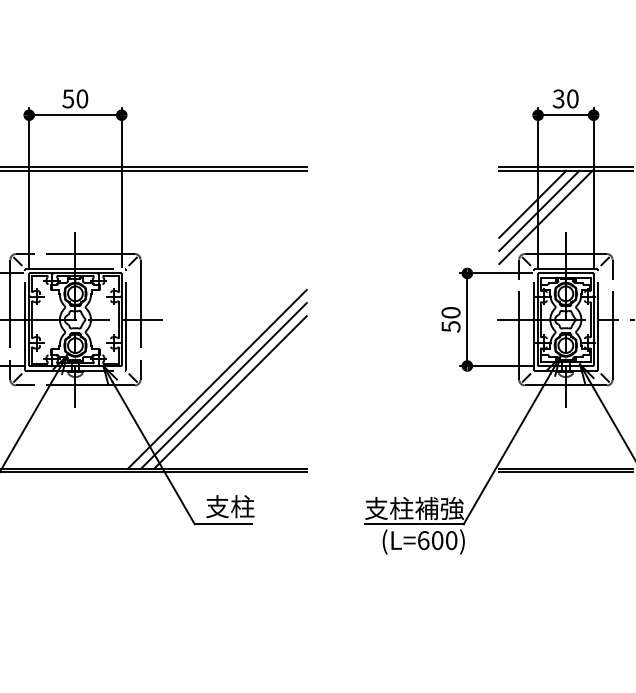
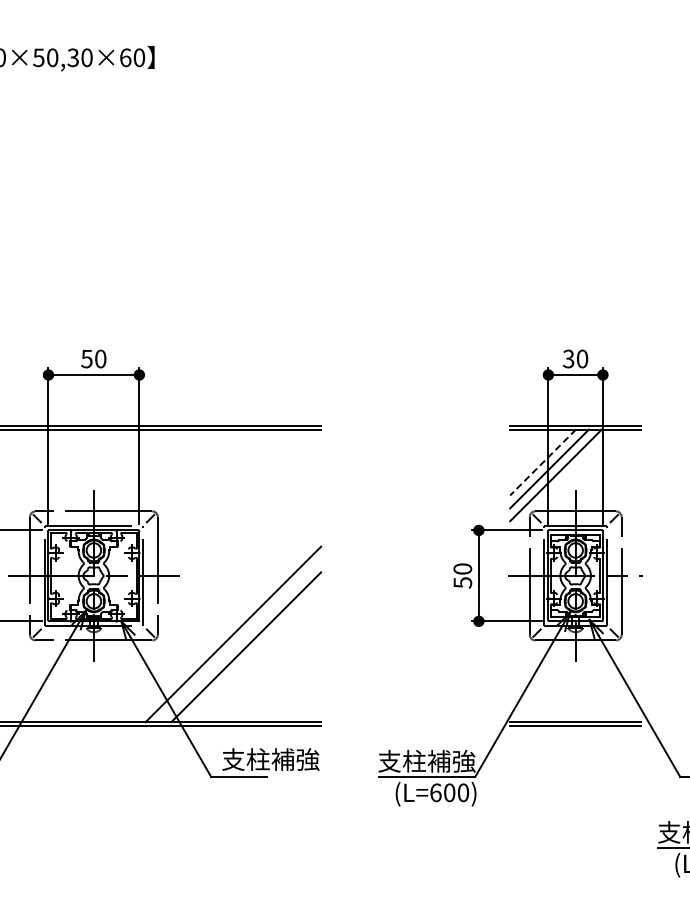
line: (533, 204) -> (543, 462), solid -> dashed
line: (223, 385) -> (239, 640), removed
text: (280, 506) -> (295, 759), 支柱 -> 支柱補強

